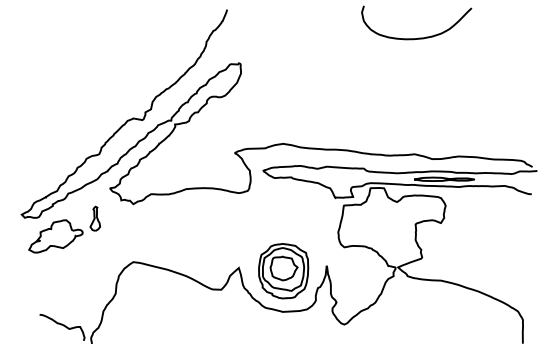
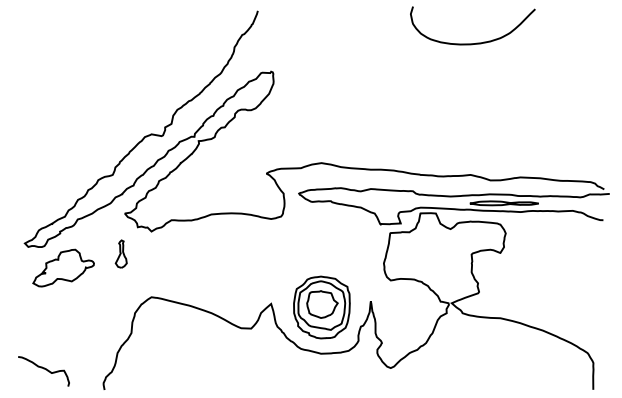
part: (94, 218) -> (120, 253), moved
curve: (61, 325) -> (43, 369), moved

